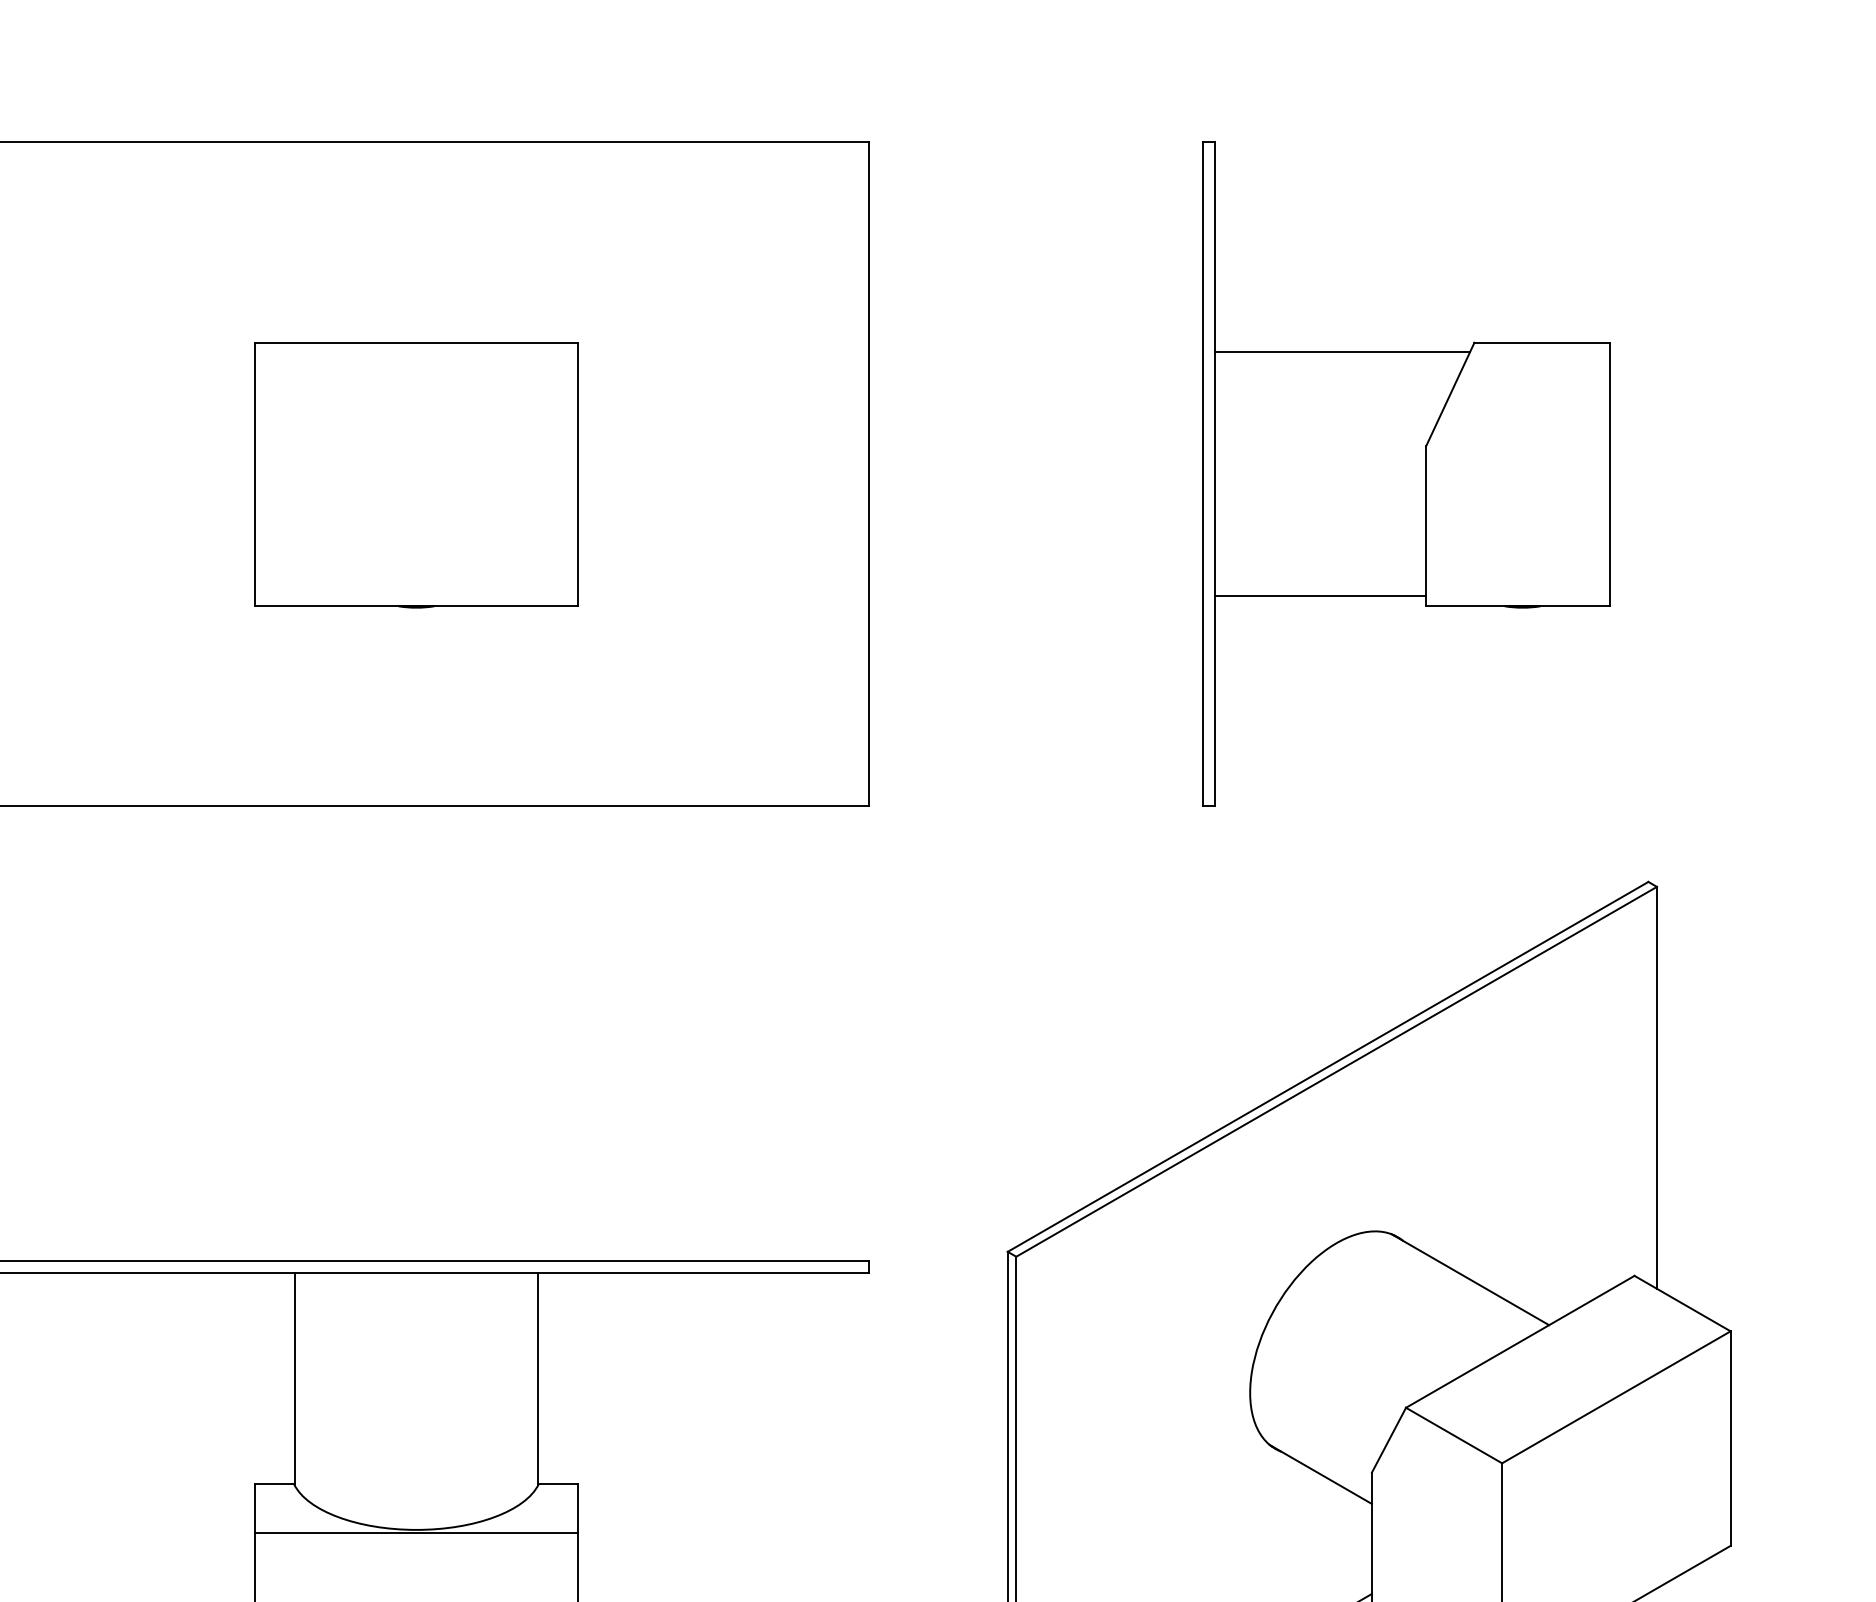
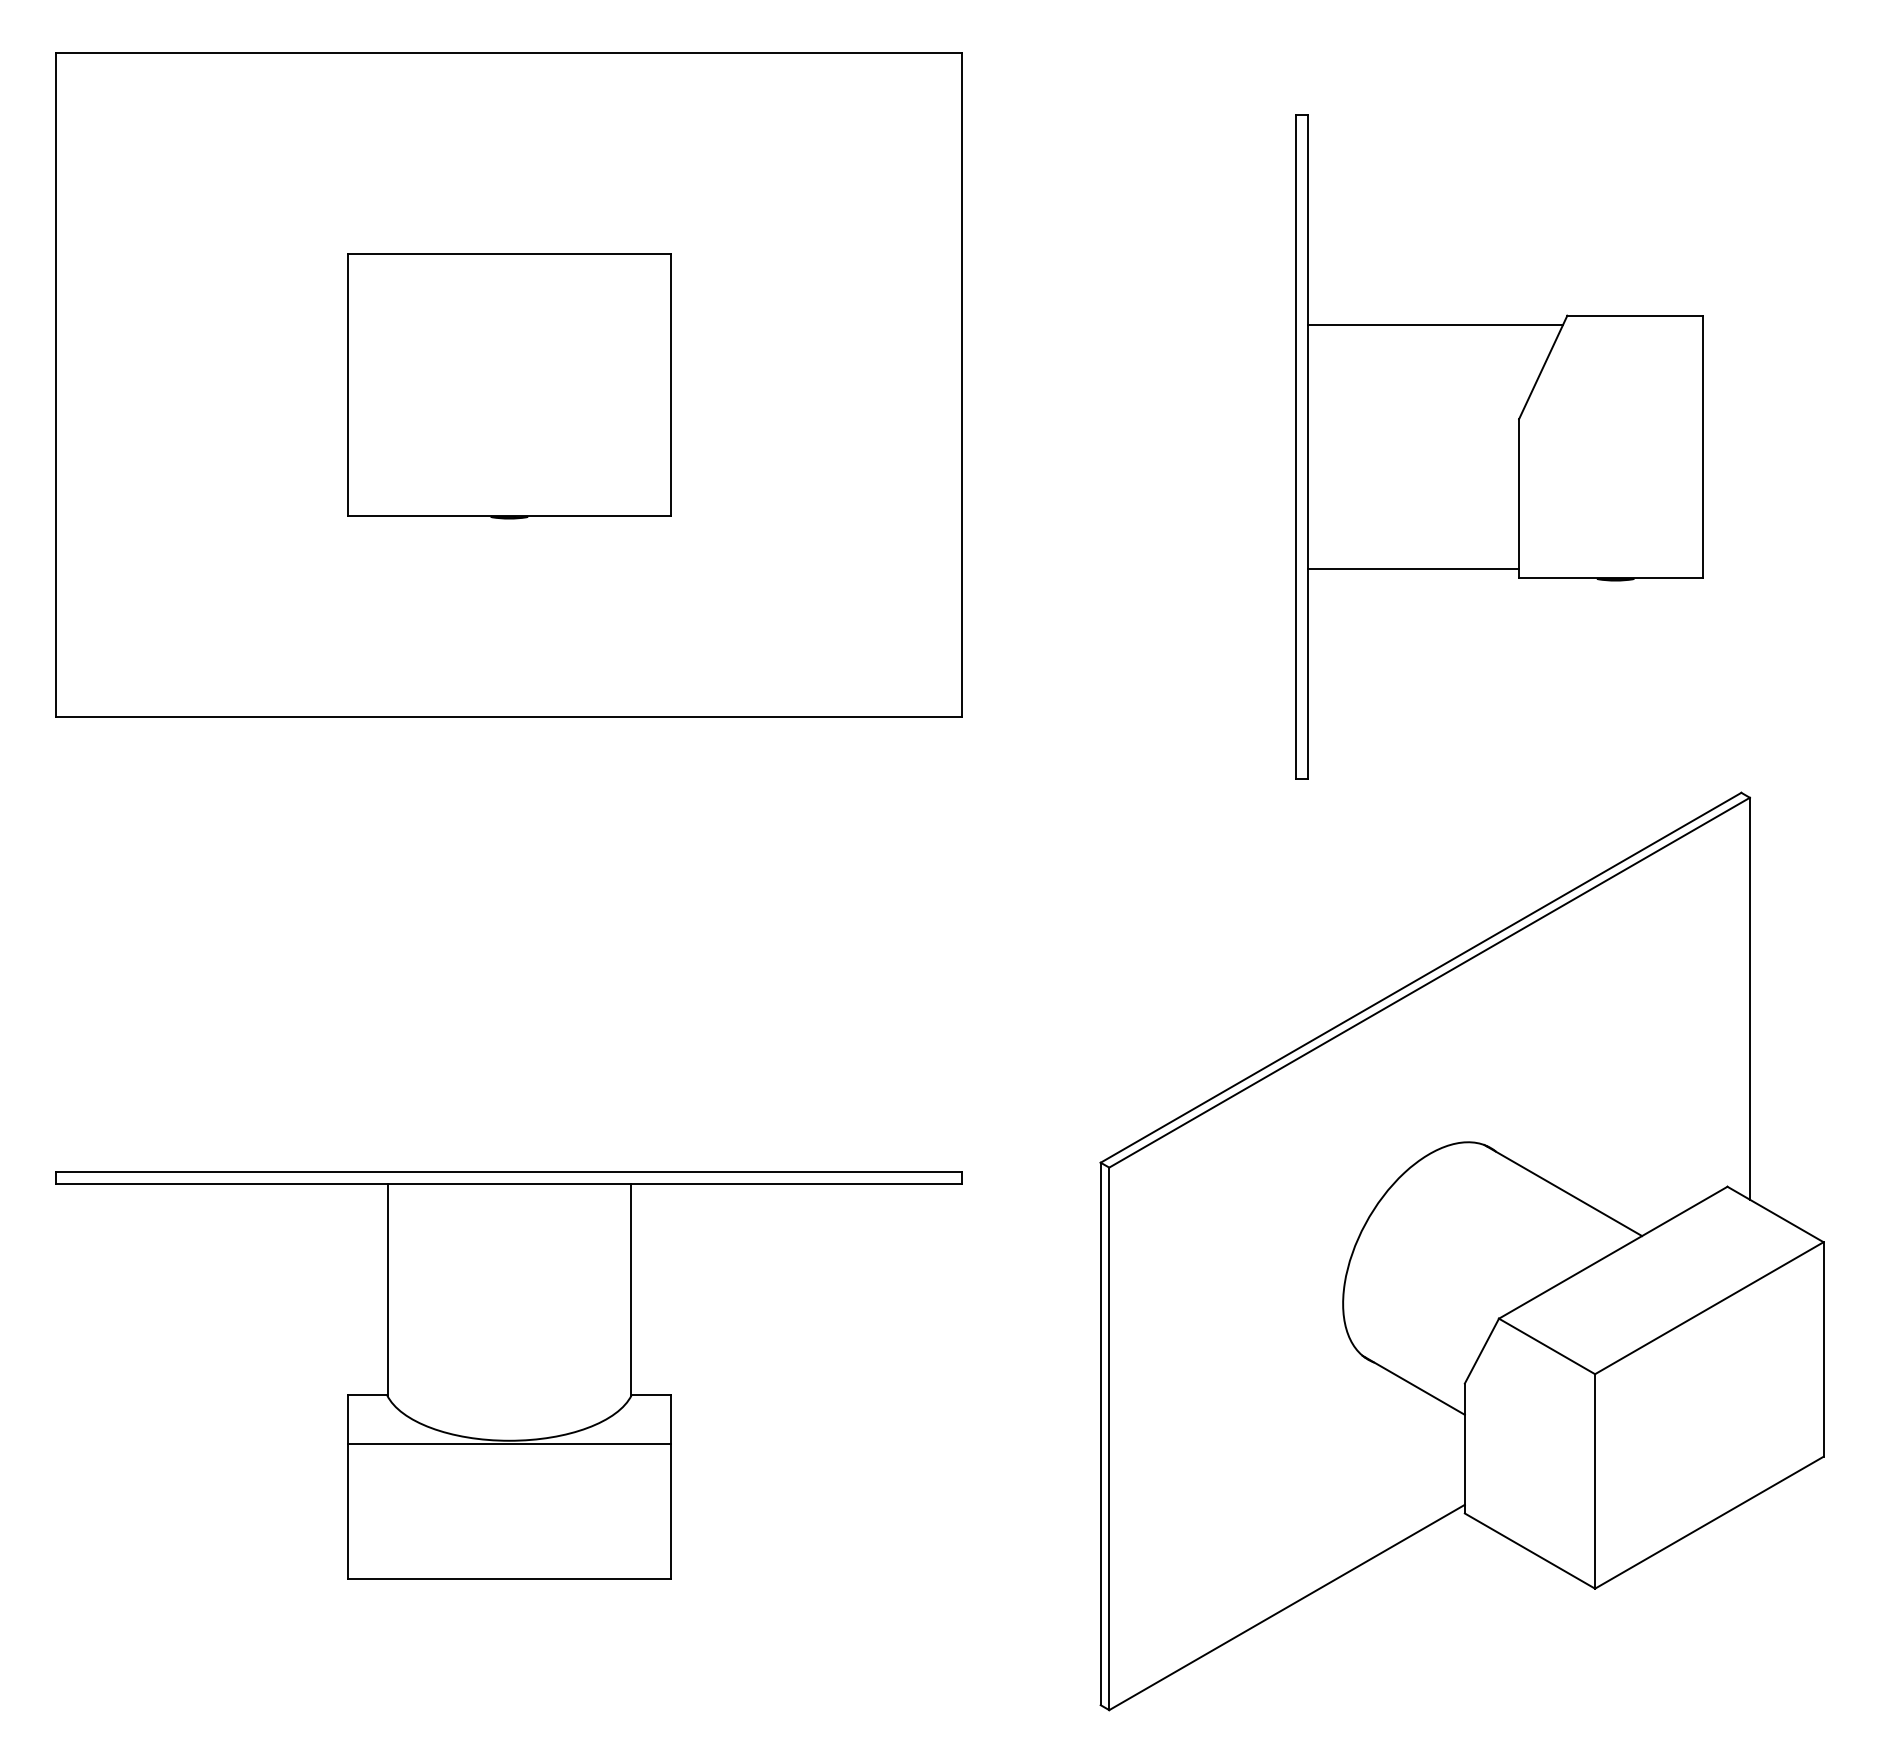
part: (1406, 473) -> (1499, 446), moved

